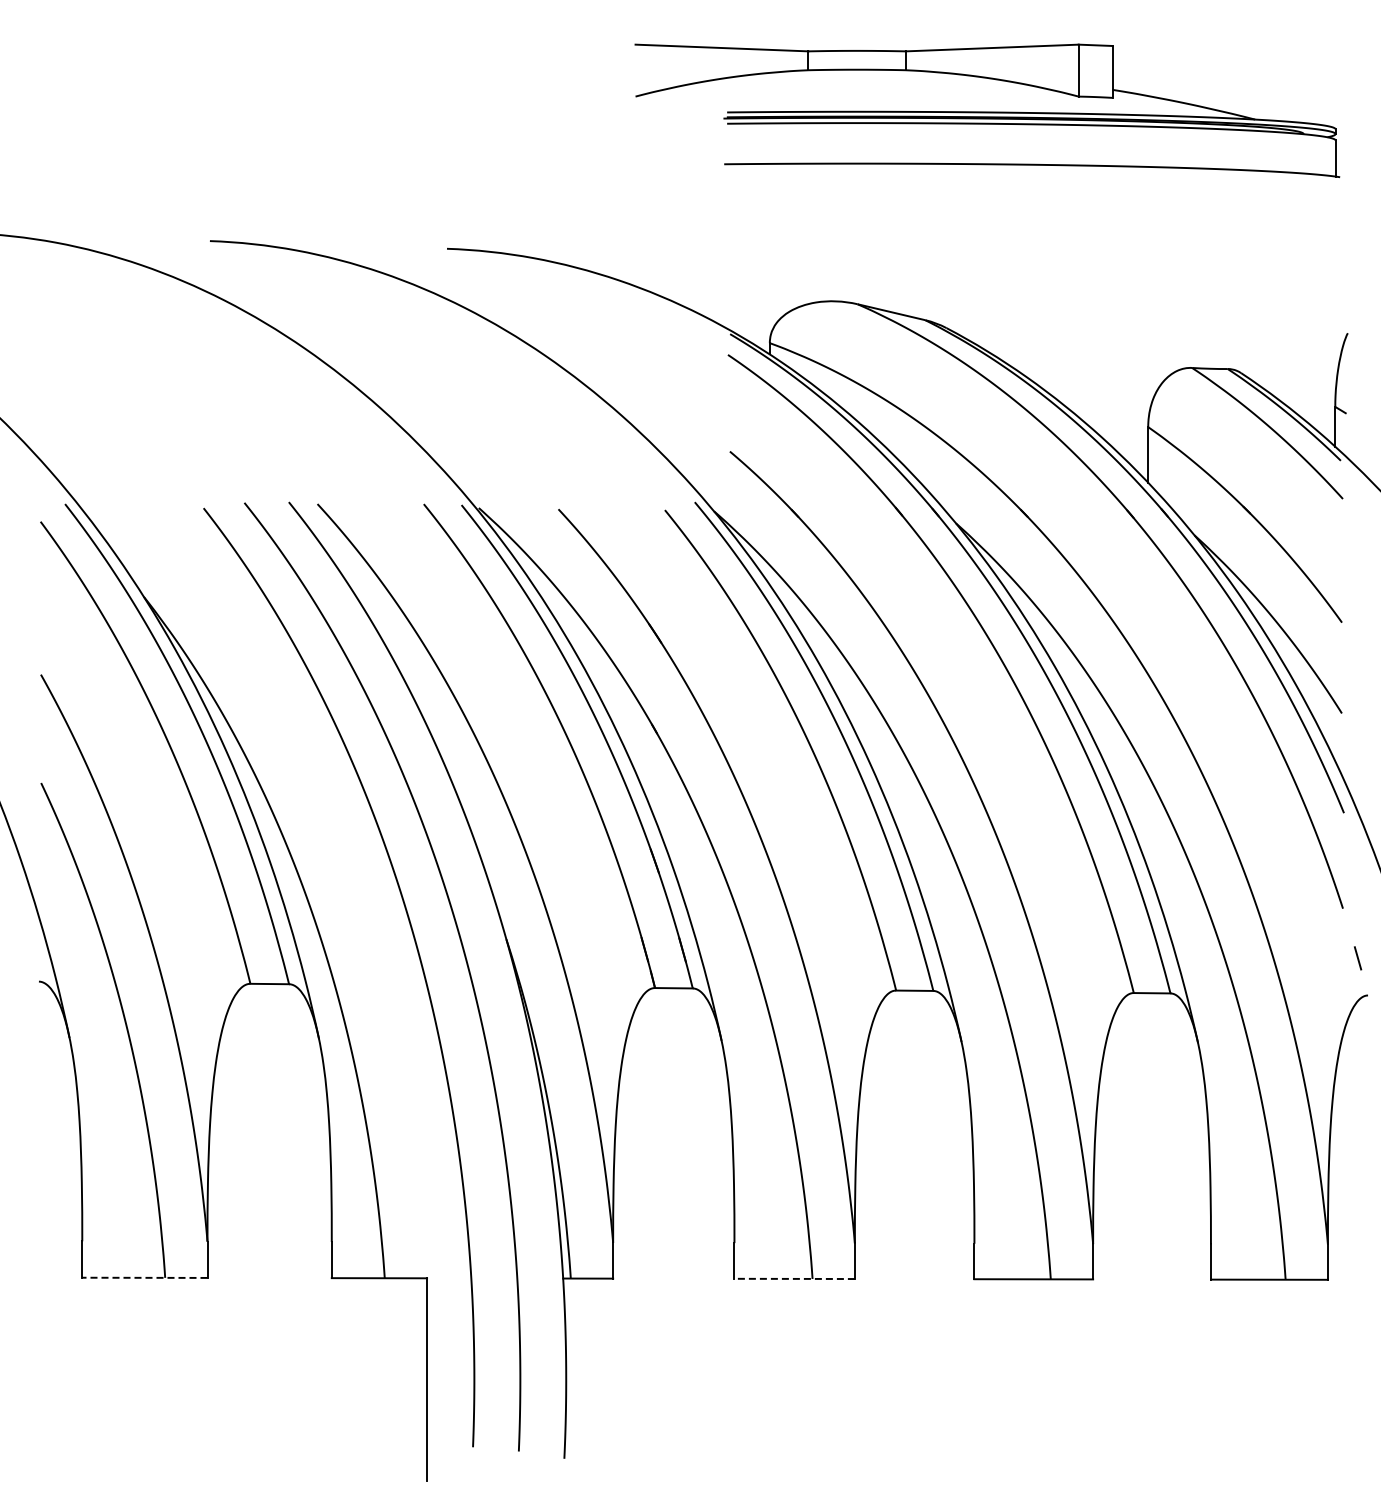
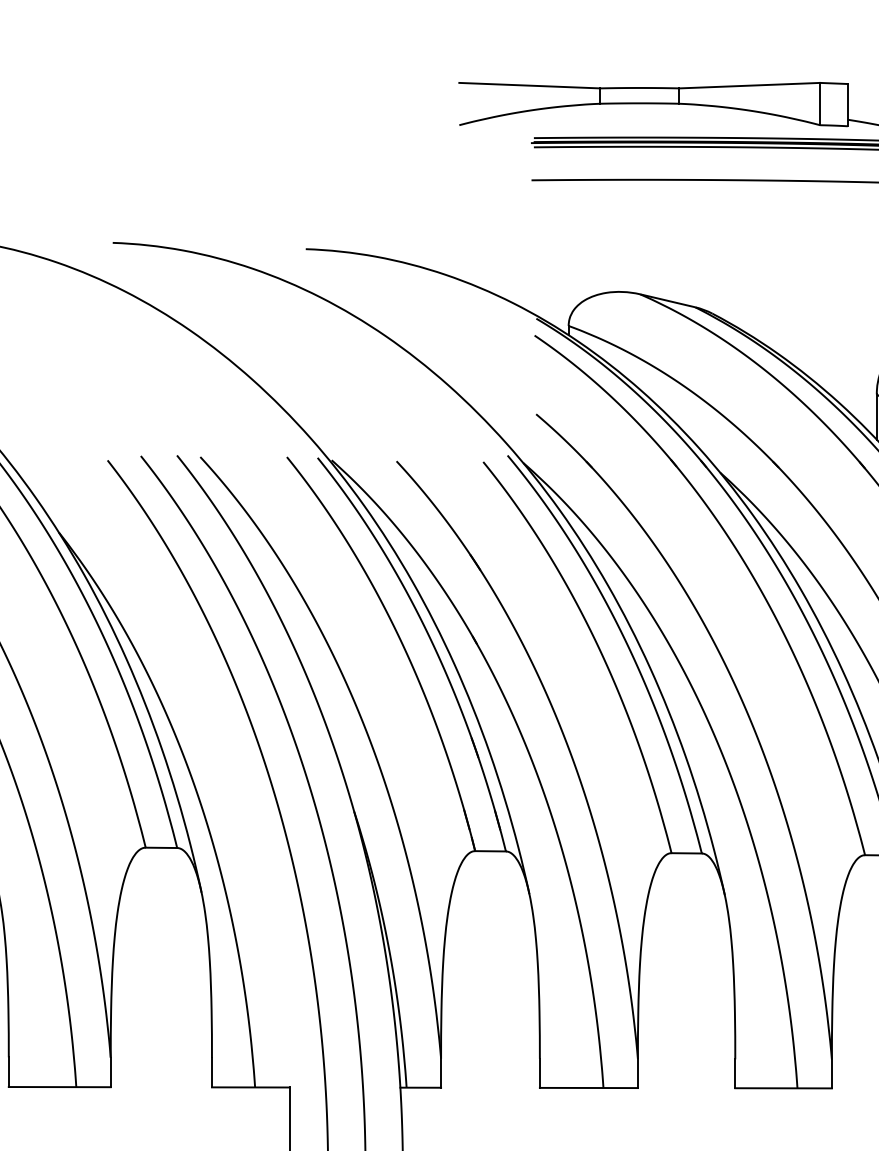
line: (144, 1277) -> (59, 1086), dashed -> solid
line: (794, 1278) -> (588, 1087), dashed -> solid

